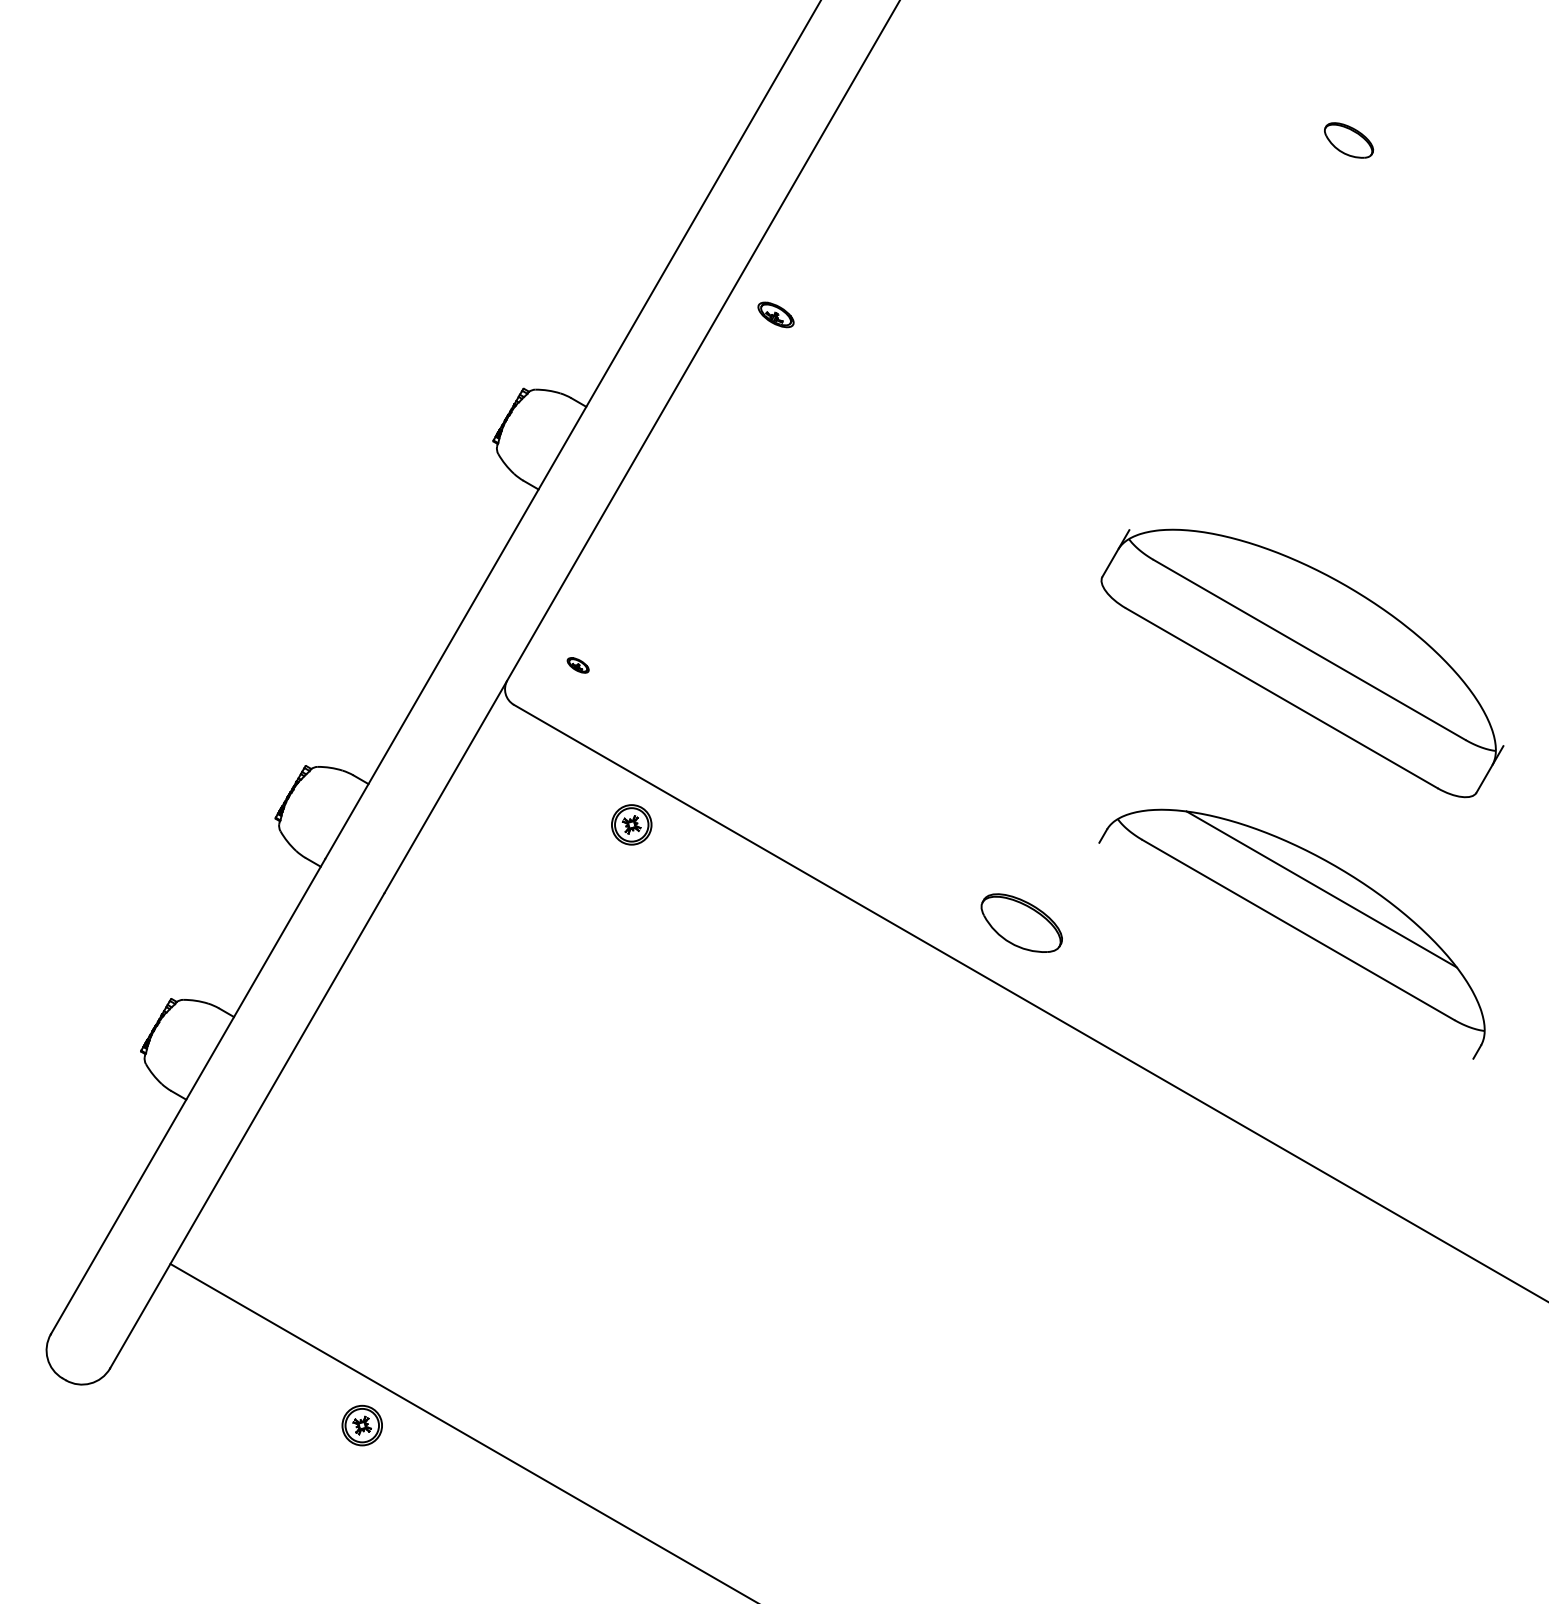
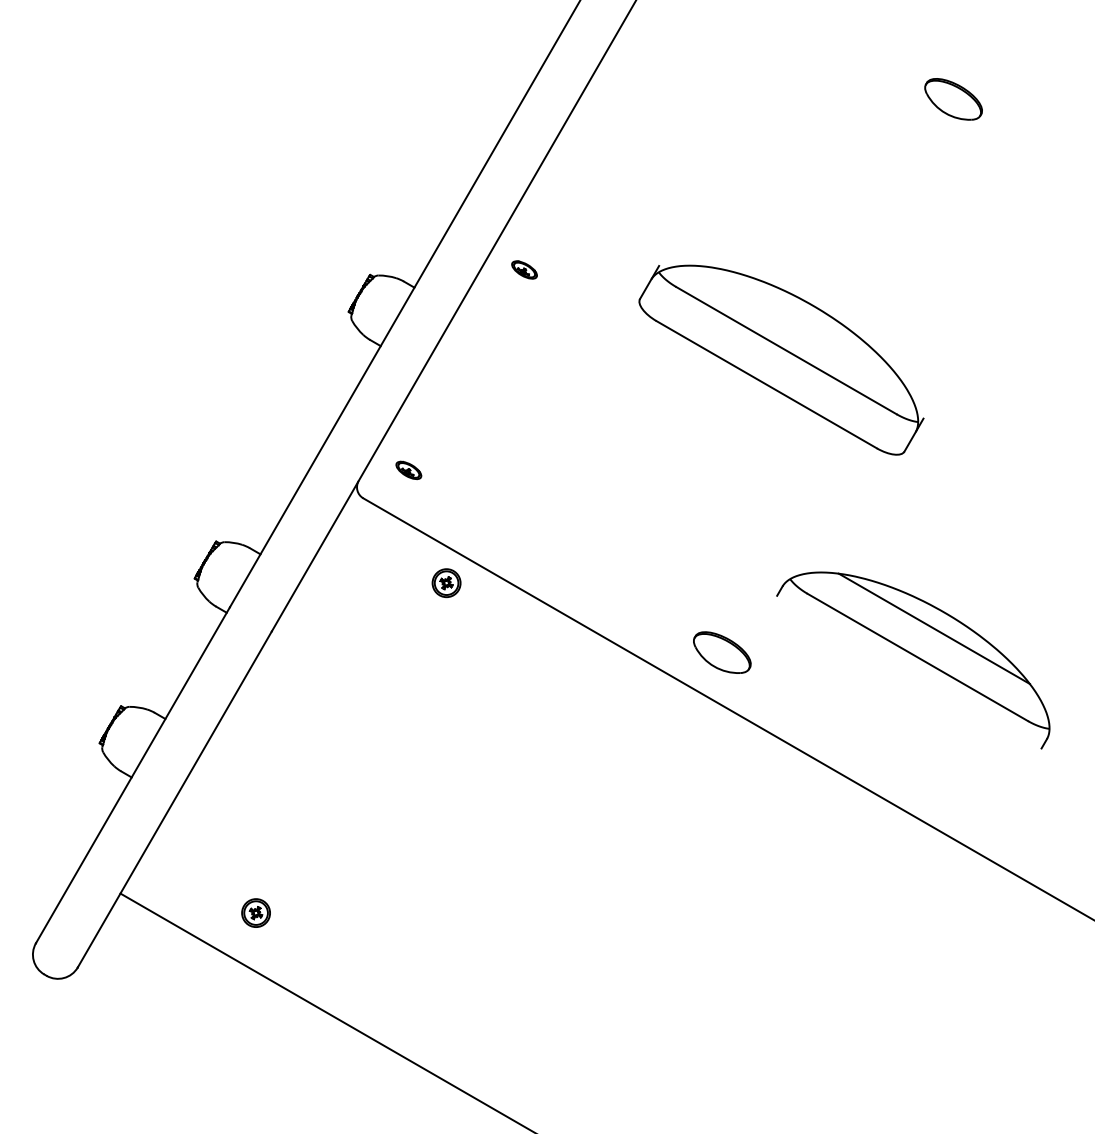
part: (1348, 140) -> (953, 99), size x1.67
part: (775, 314) -> (524, 269), moved
part: (1302, 663) -> (781, 360), moved
part: (577, 665) -> (408, 470), size x1.67
part: (361, 1425) -> (255, 913), moved

